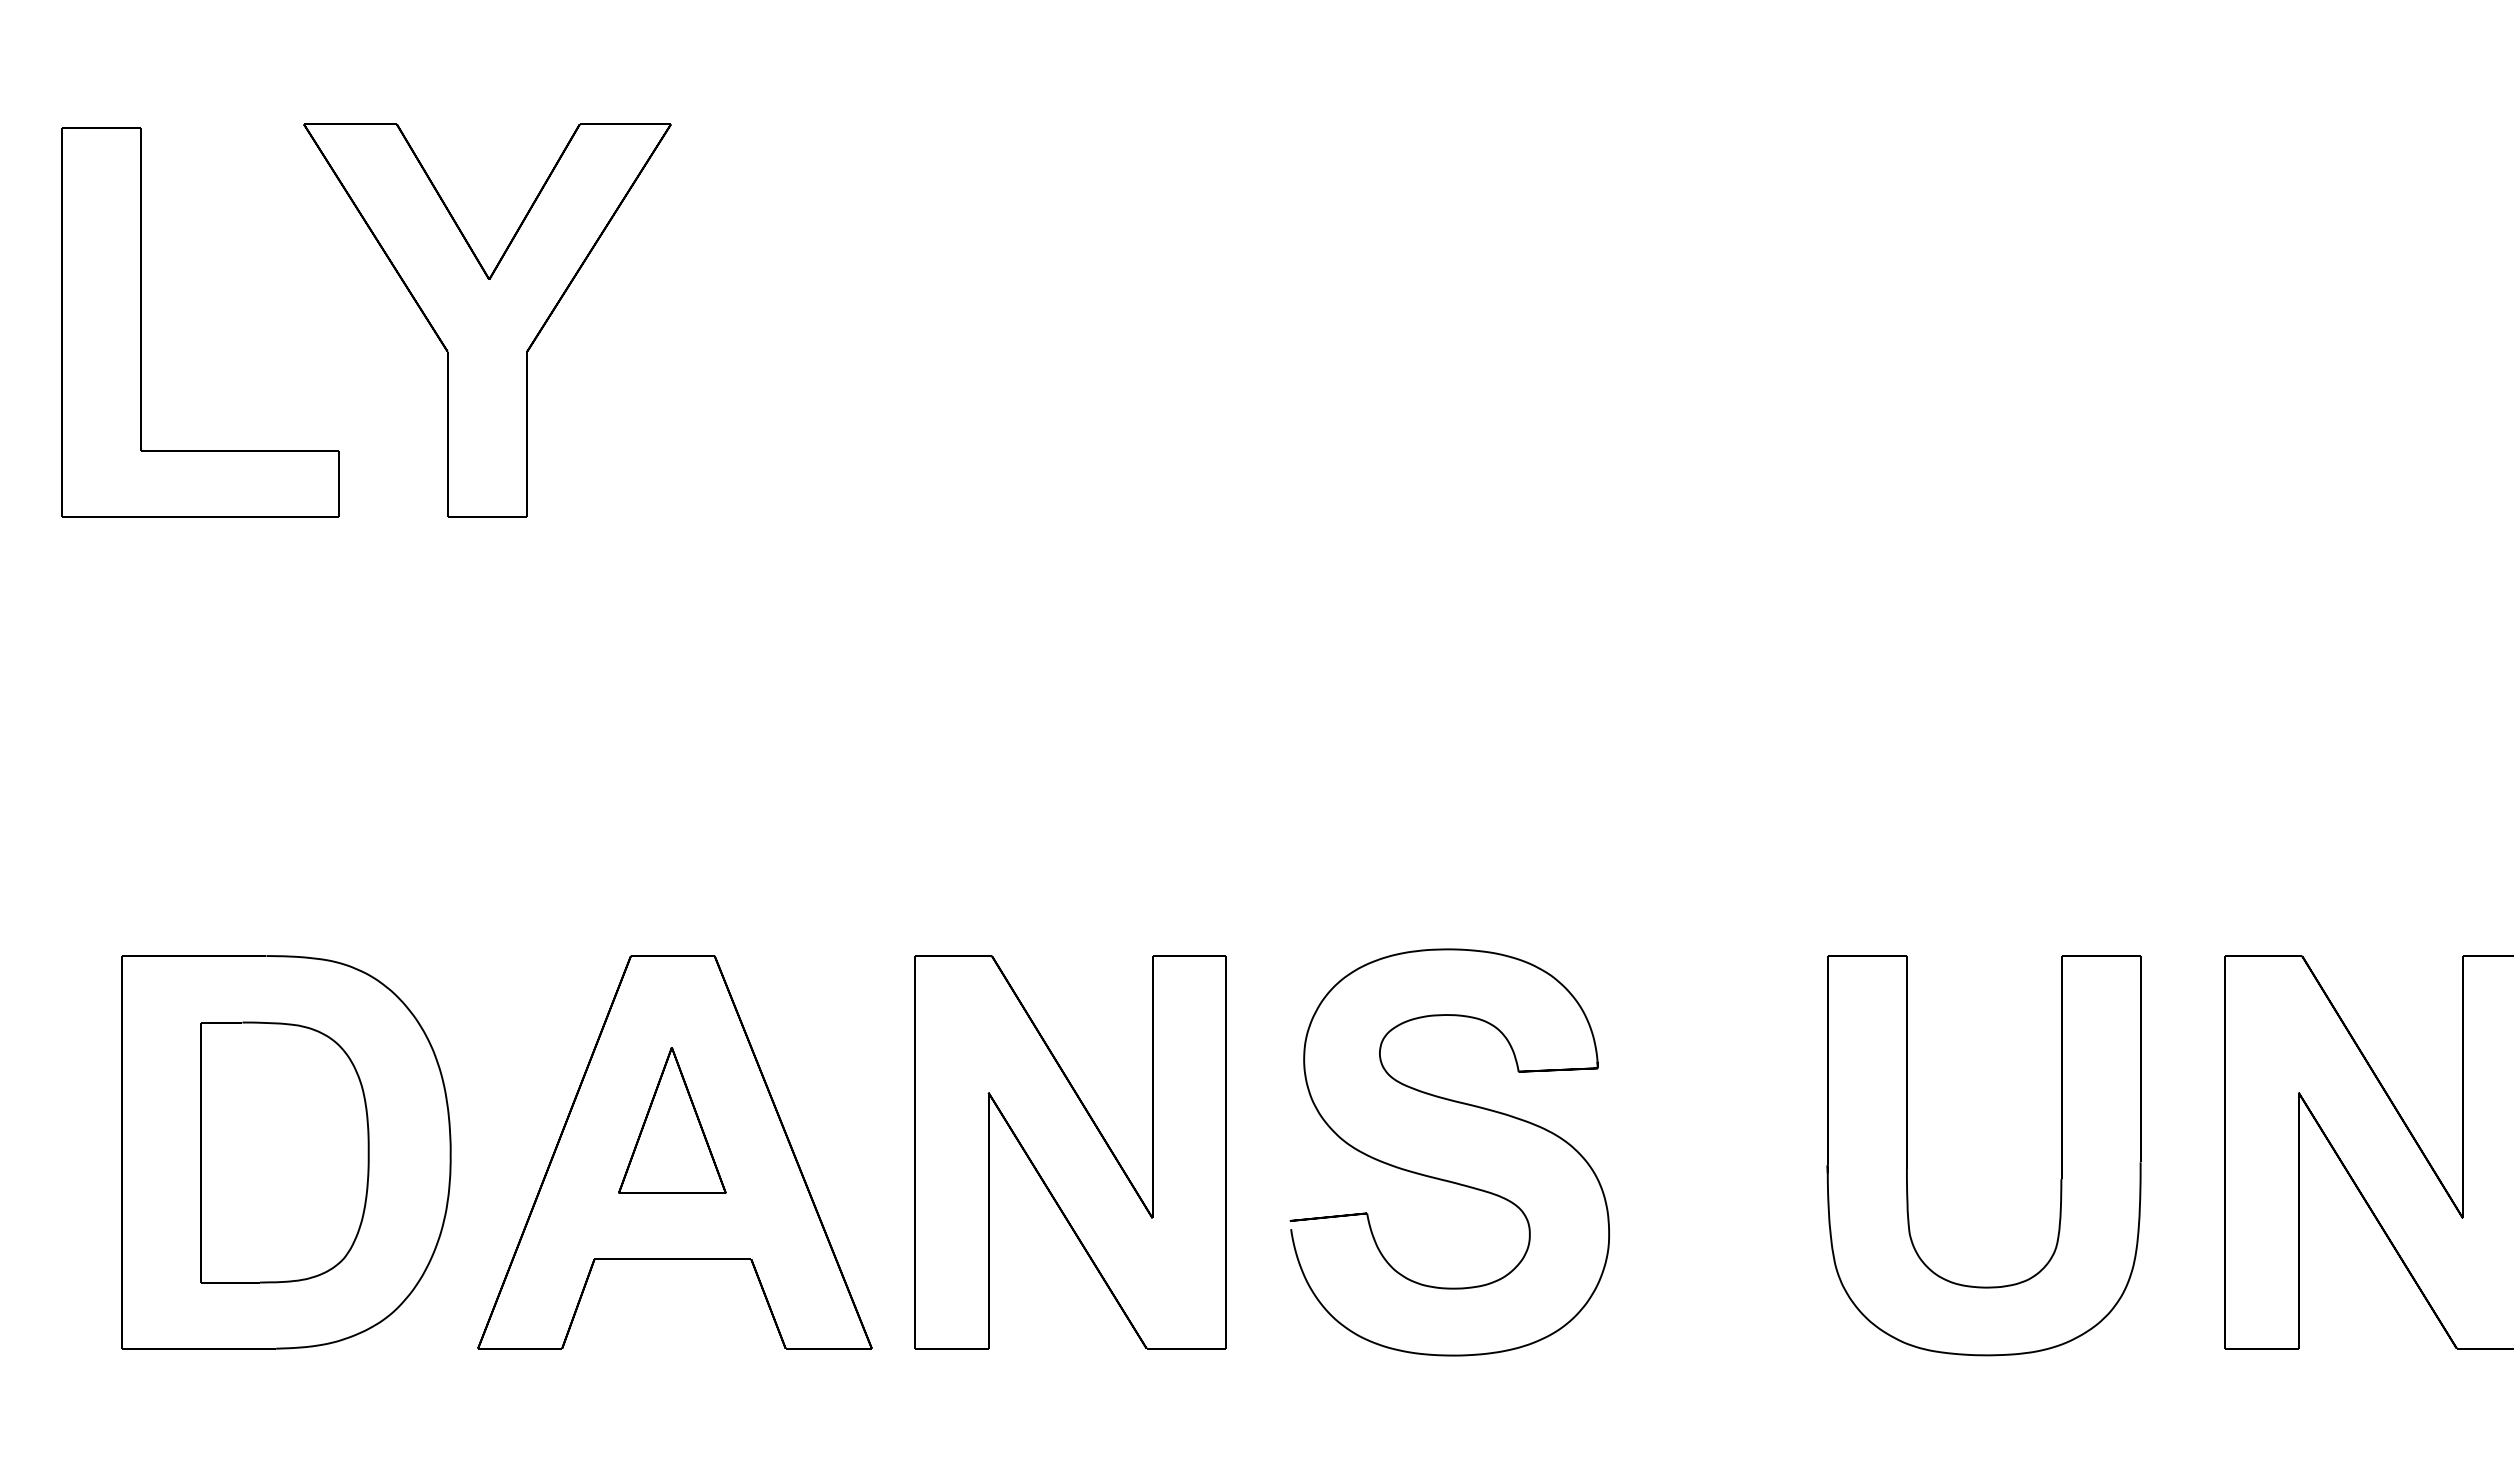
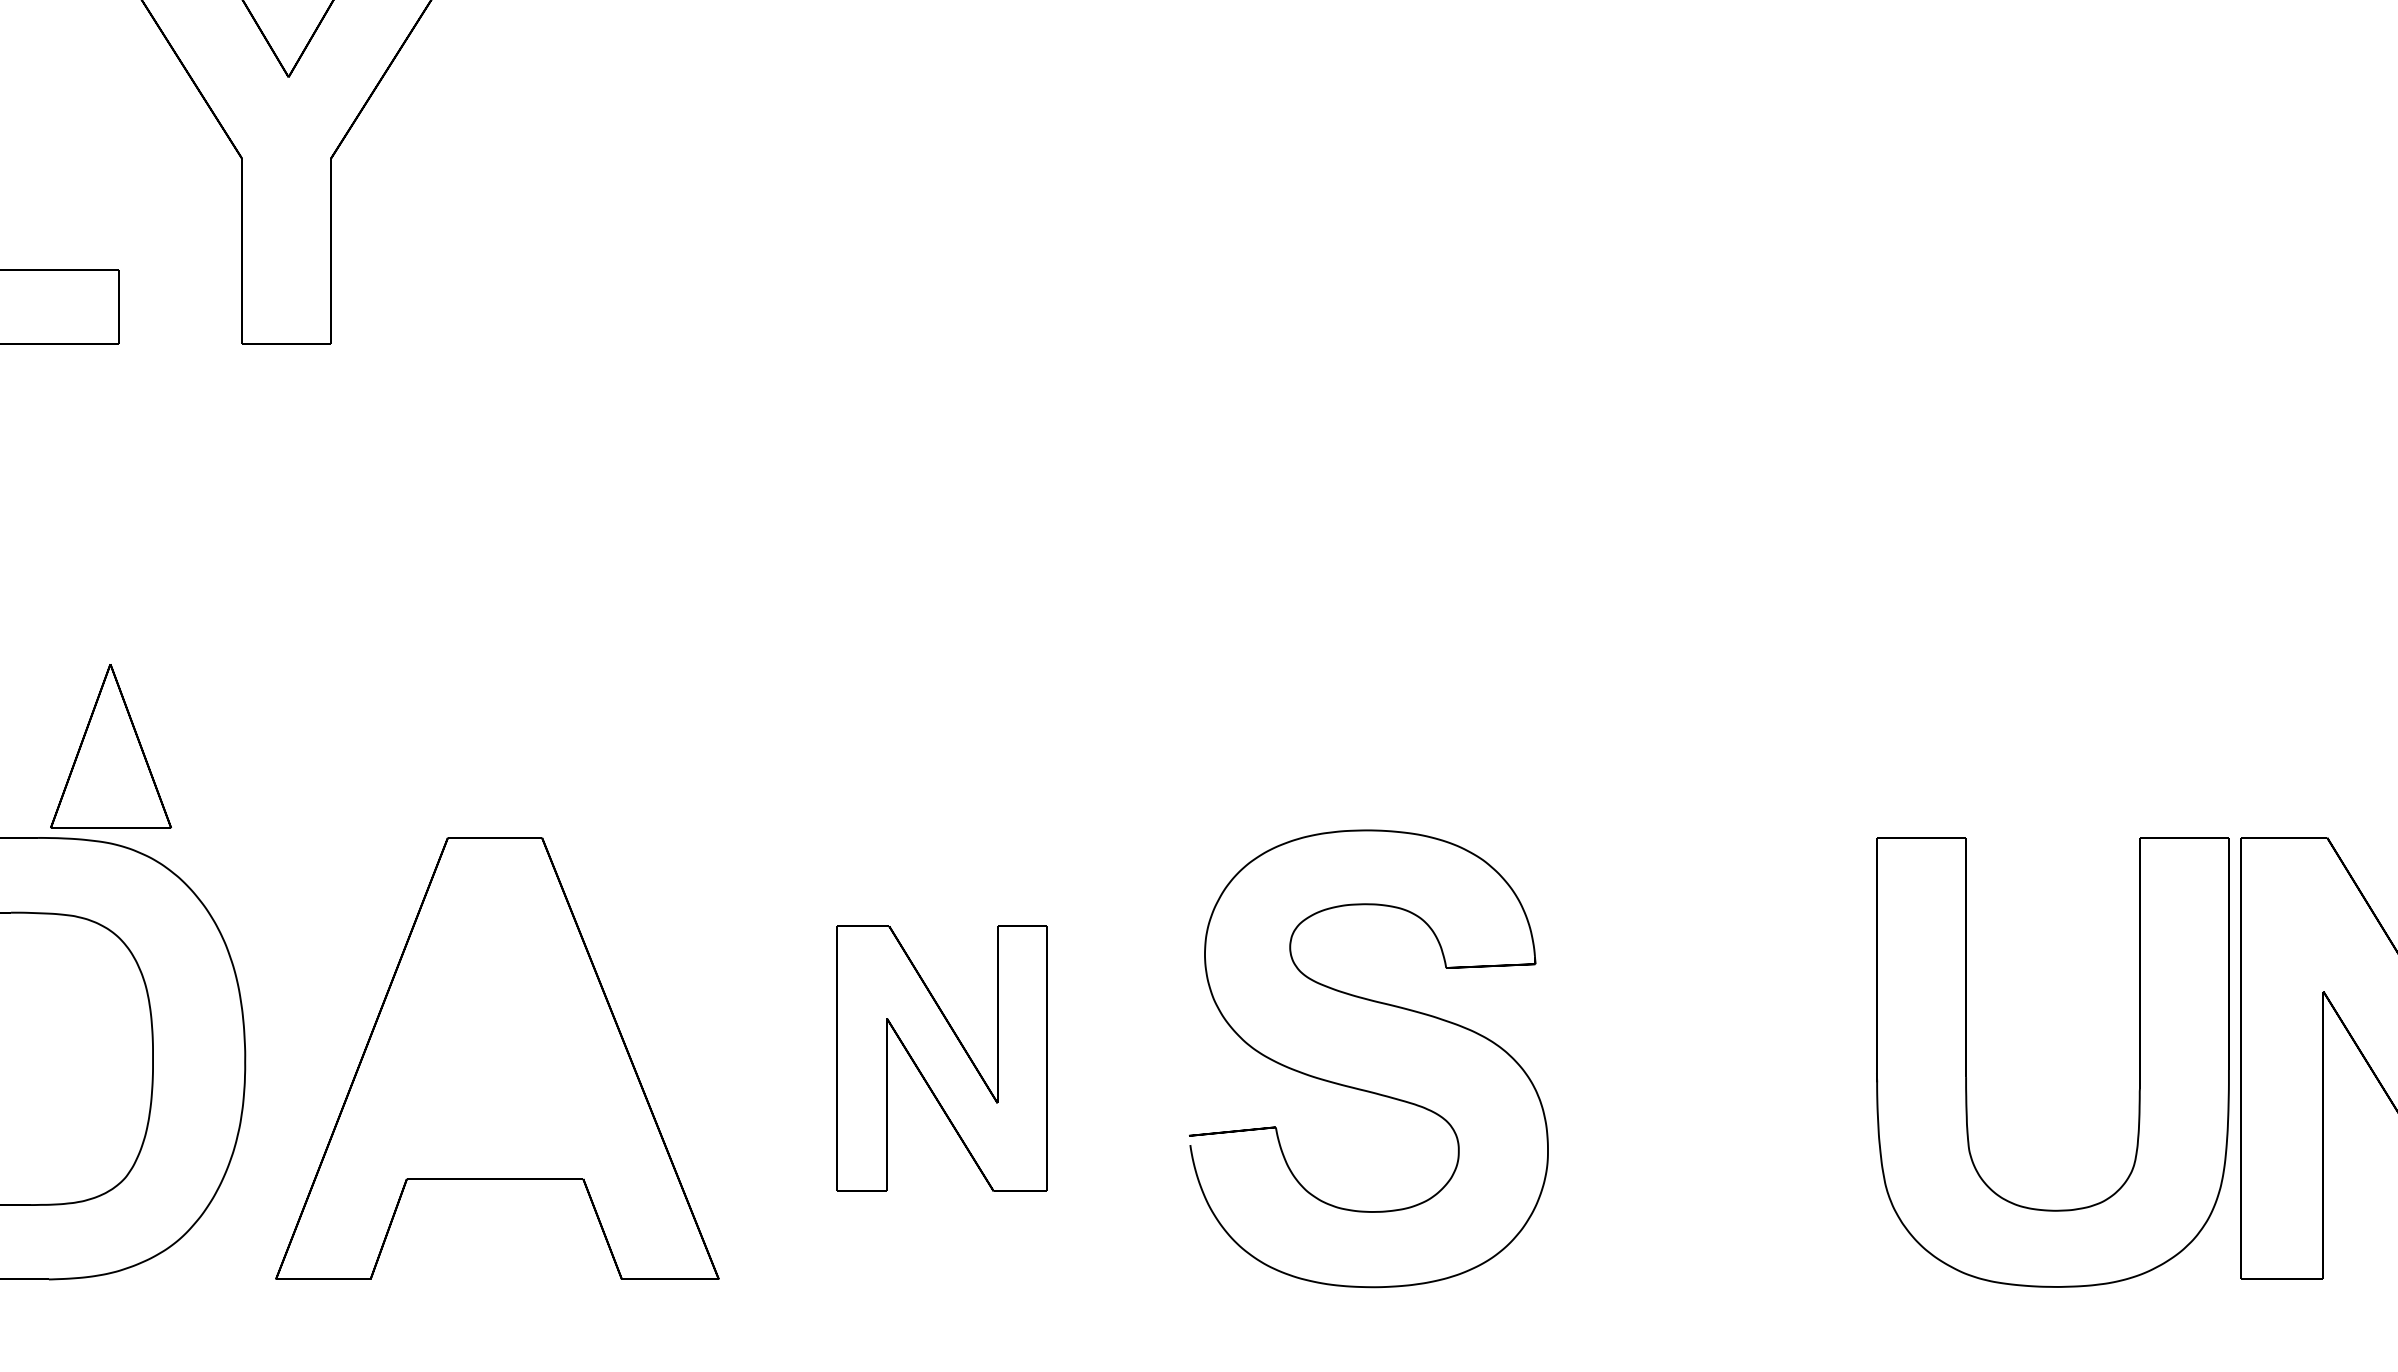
part: (672, 1120) -> (111, 746), moved
part: (1070, 1152) -> (942, 1058), size x0.6
part: (1907, 1155) -> (1966, 1062), moved

